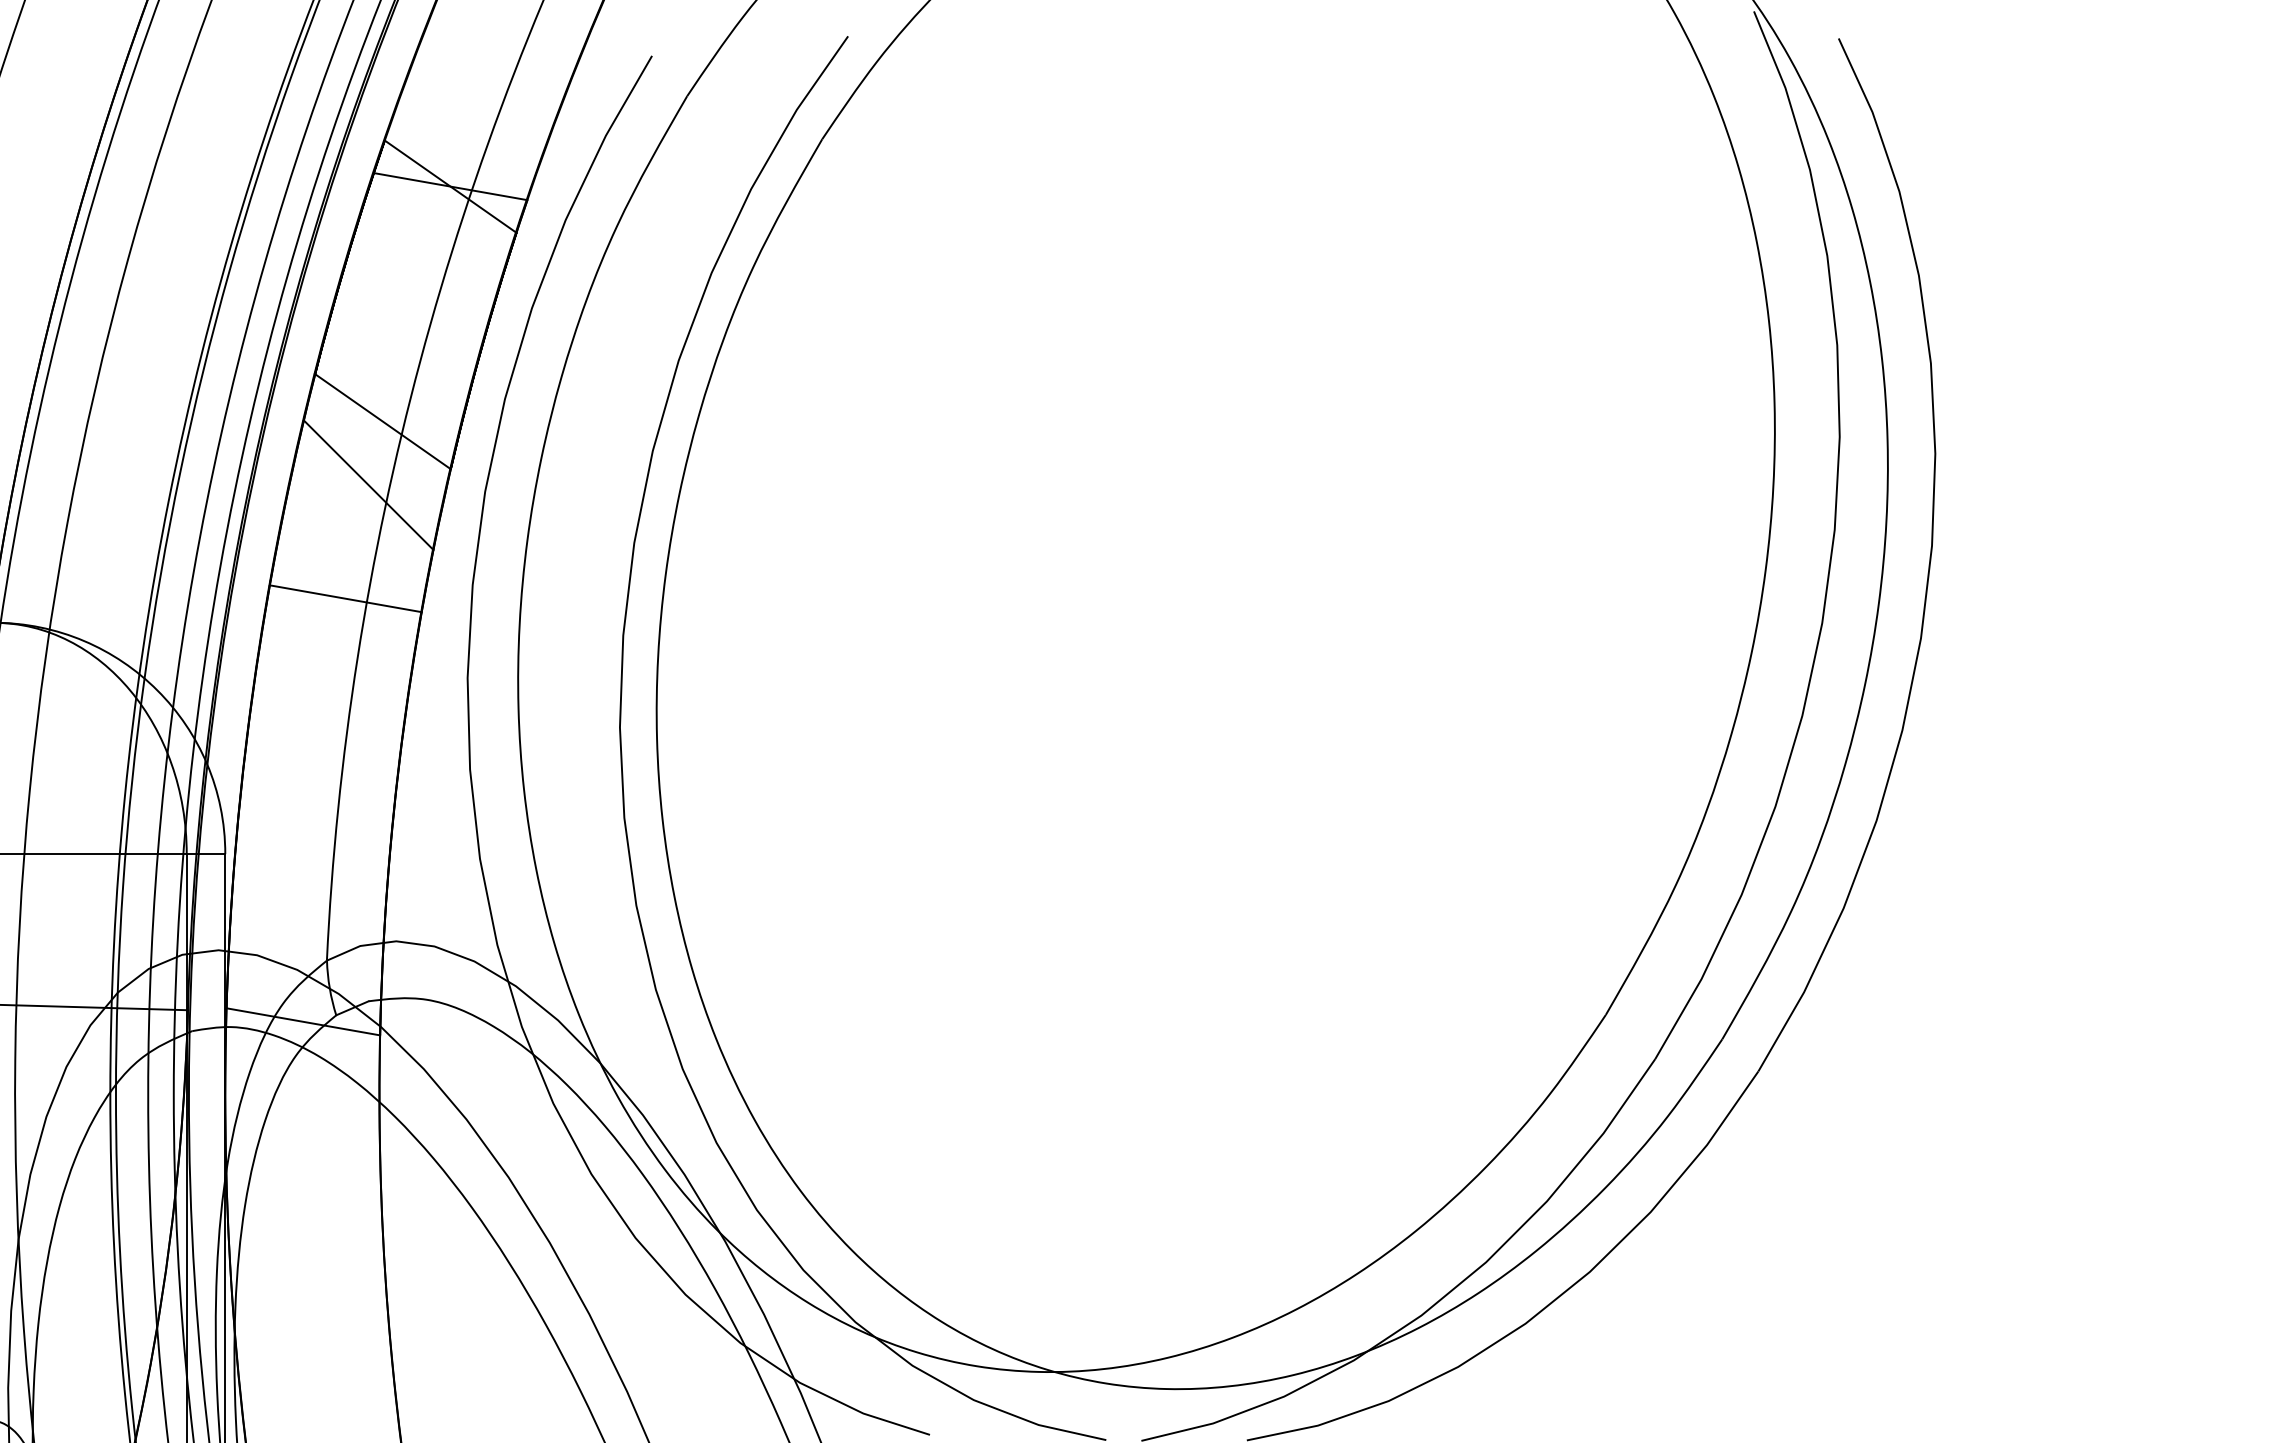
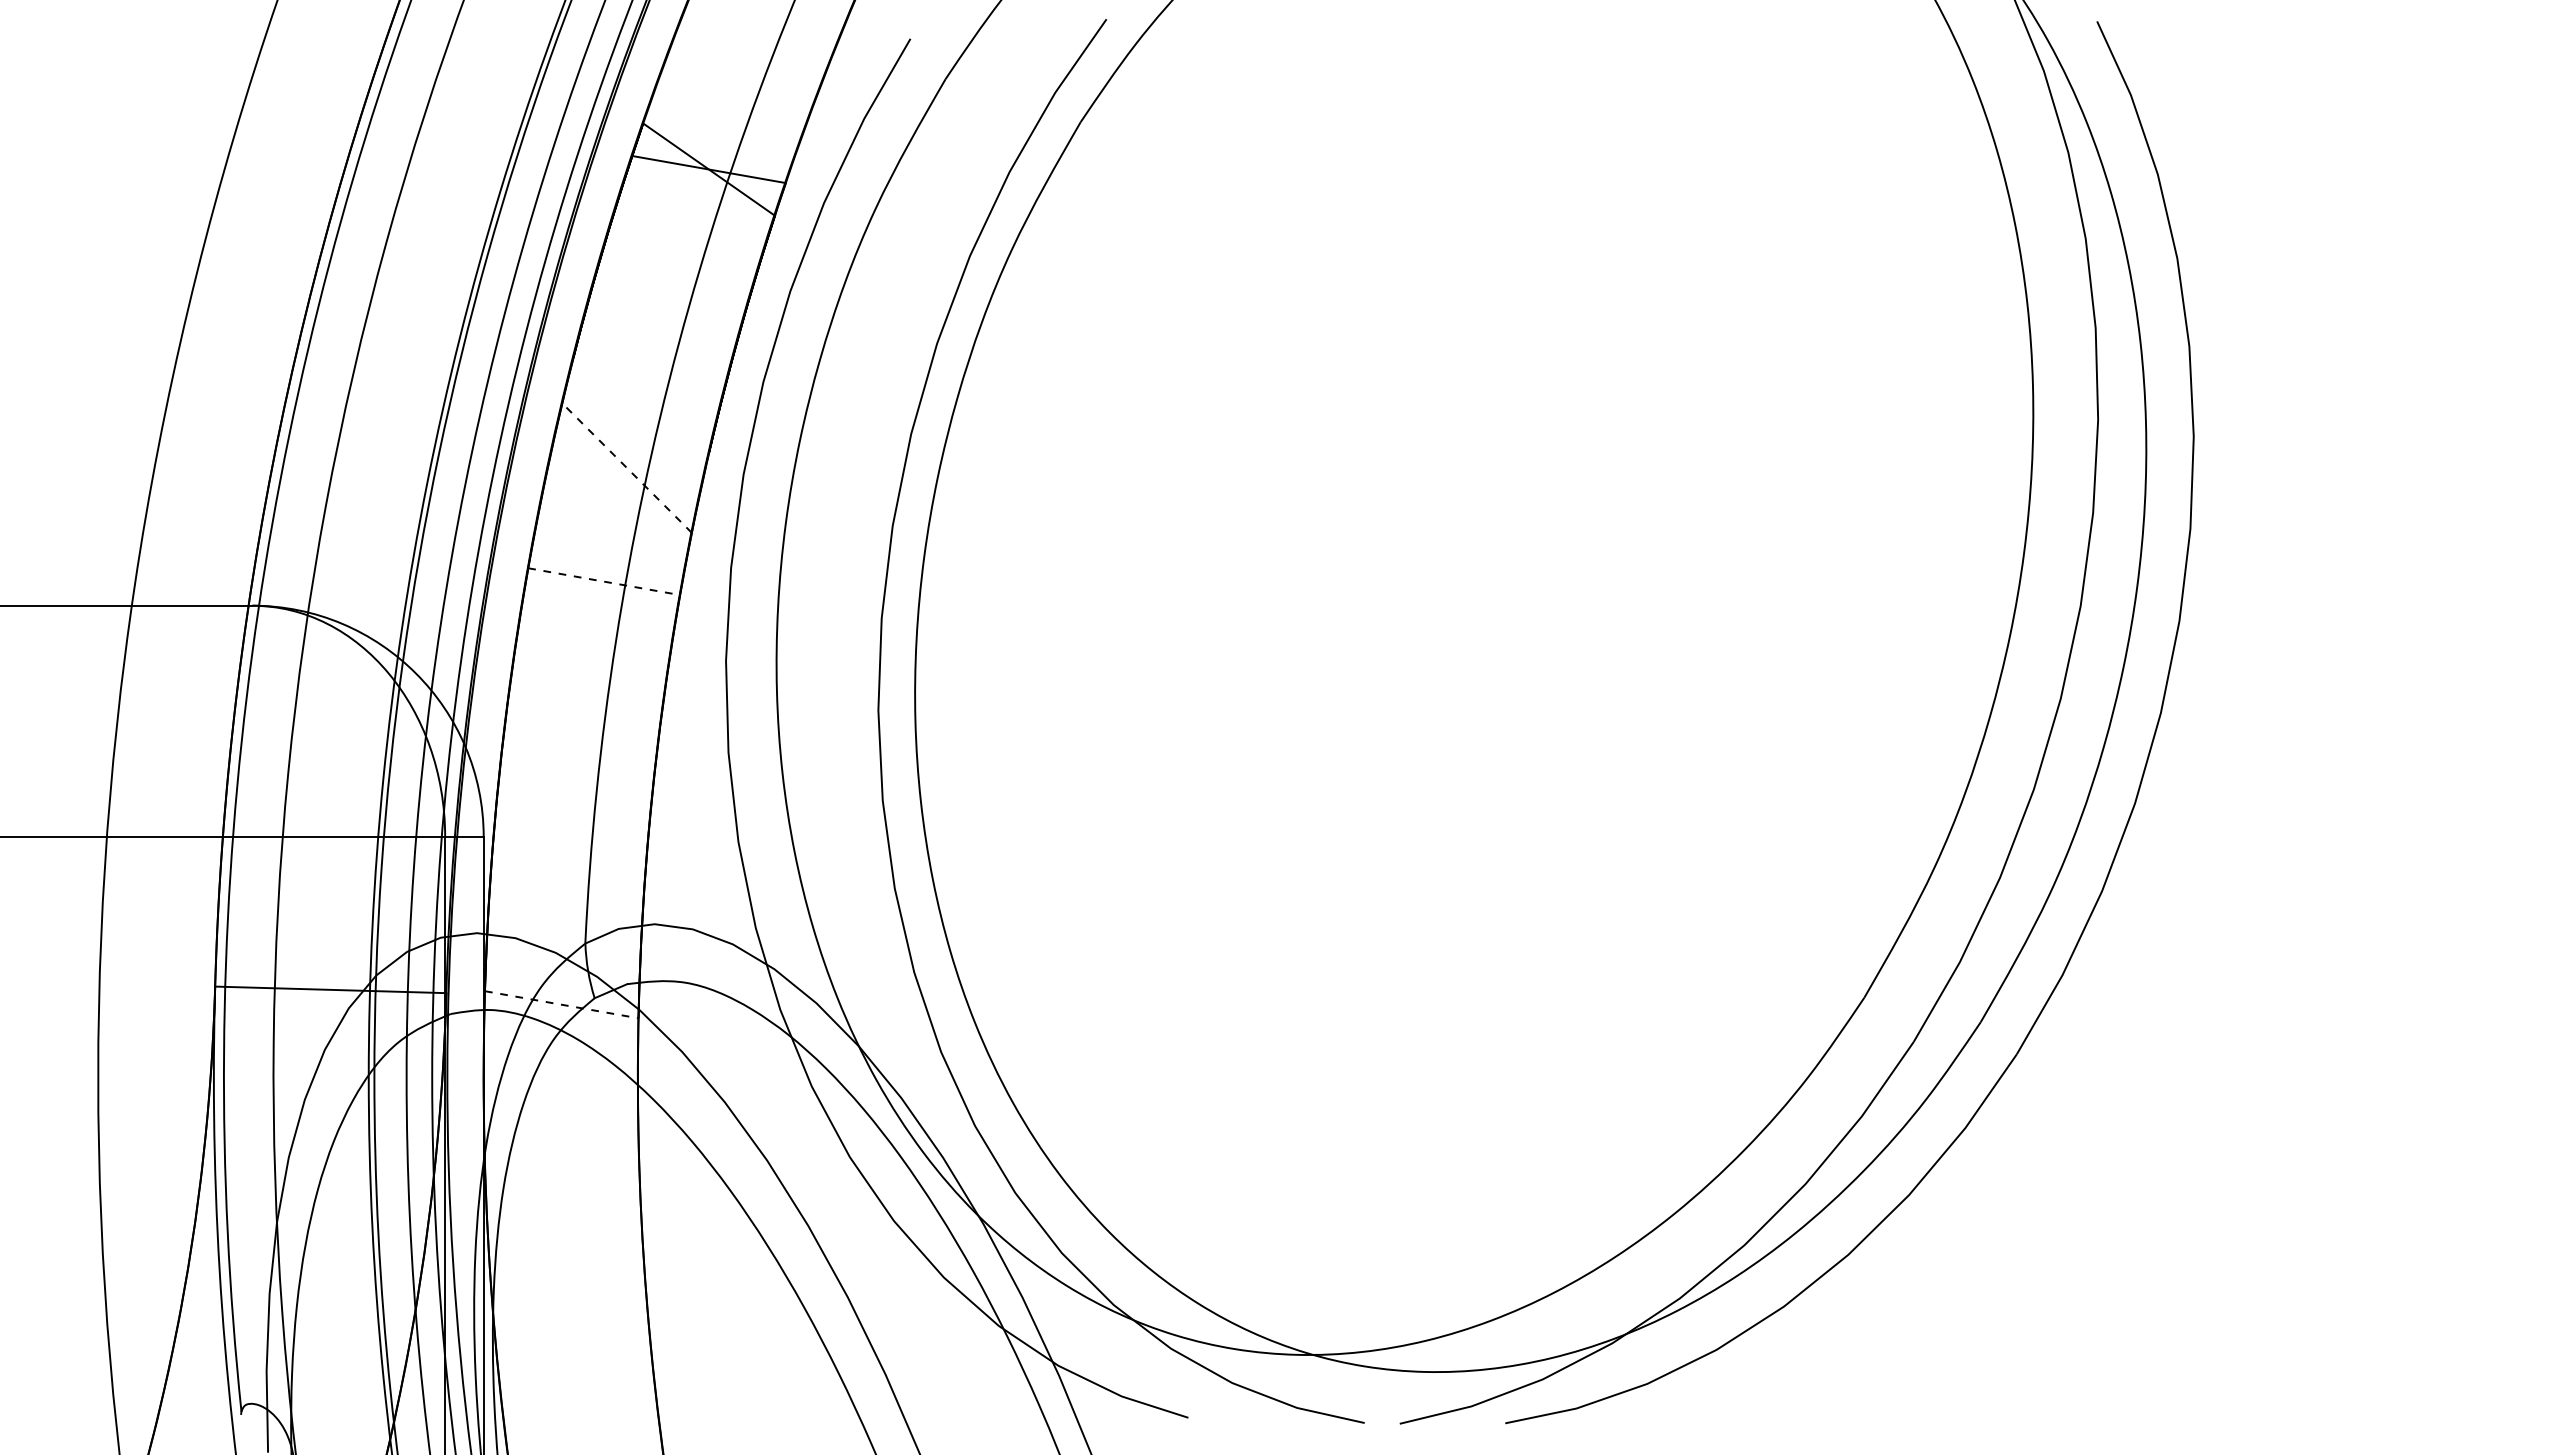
line: (382, 420) -> (640, 403), removed
line: (369, 485) -> (627, 468), solid -> dashed
line: (346, 598) -> (604, 581), solid -> dashed
line: (303, 1021) -> (561, 1004), solid -> dashed

